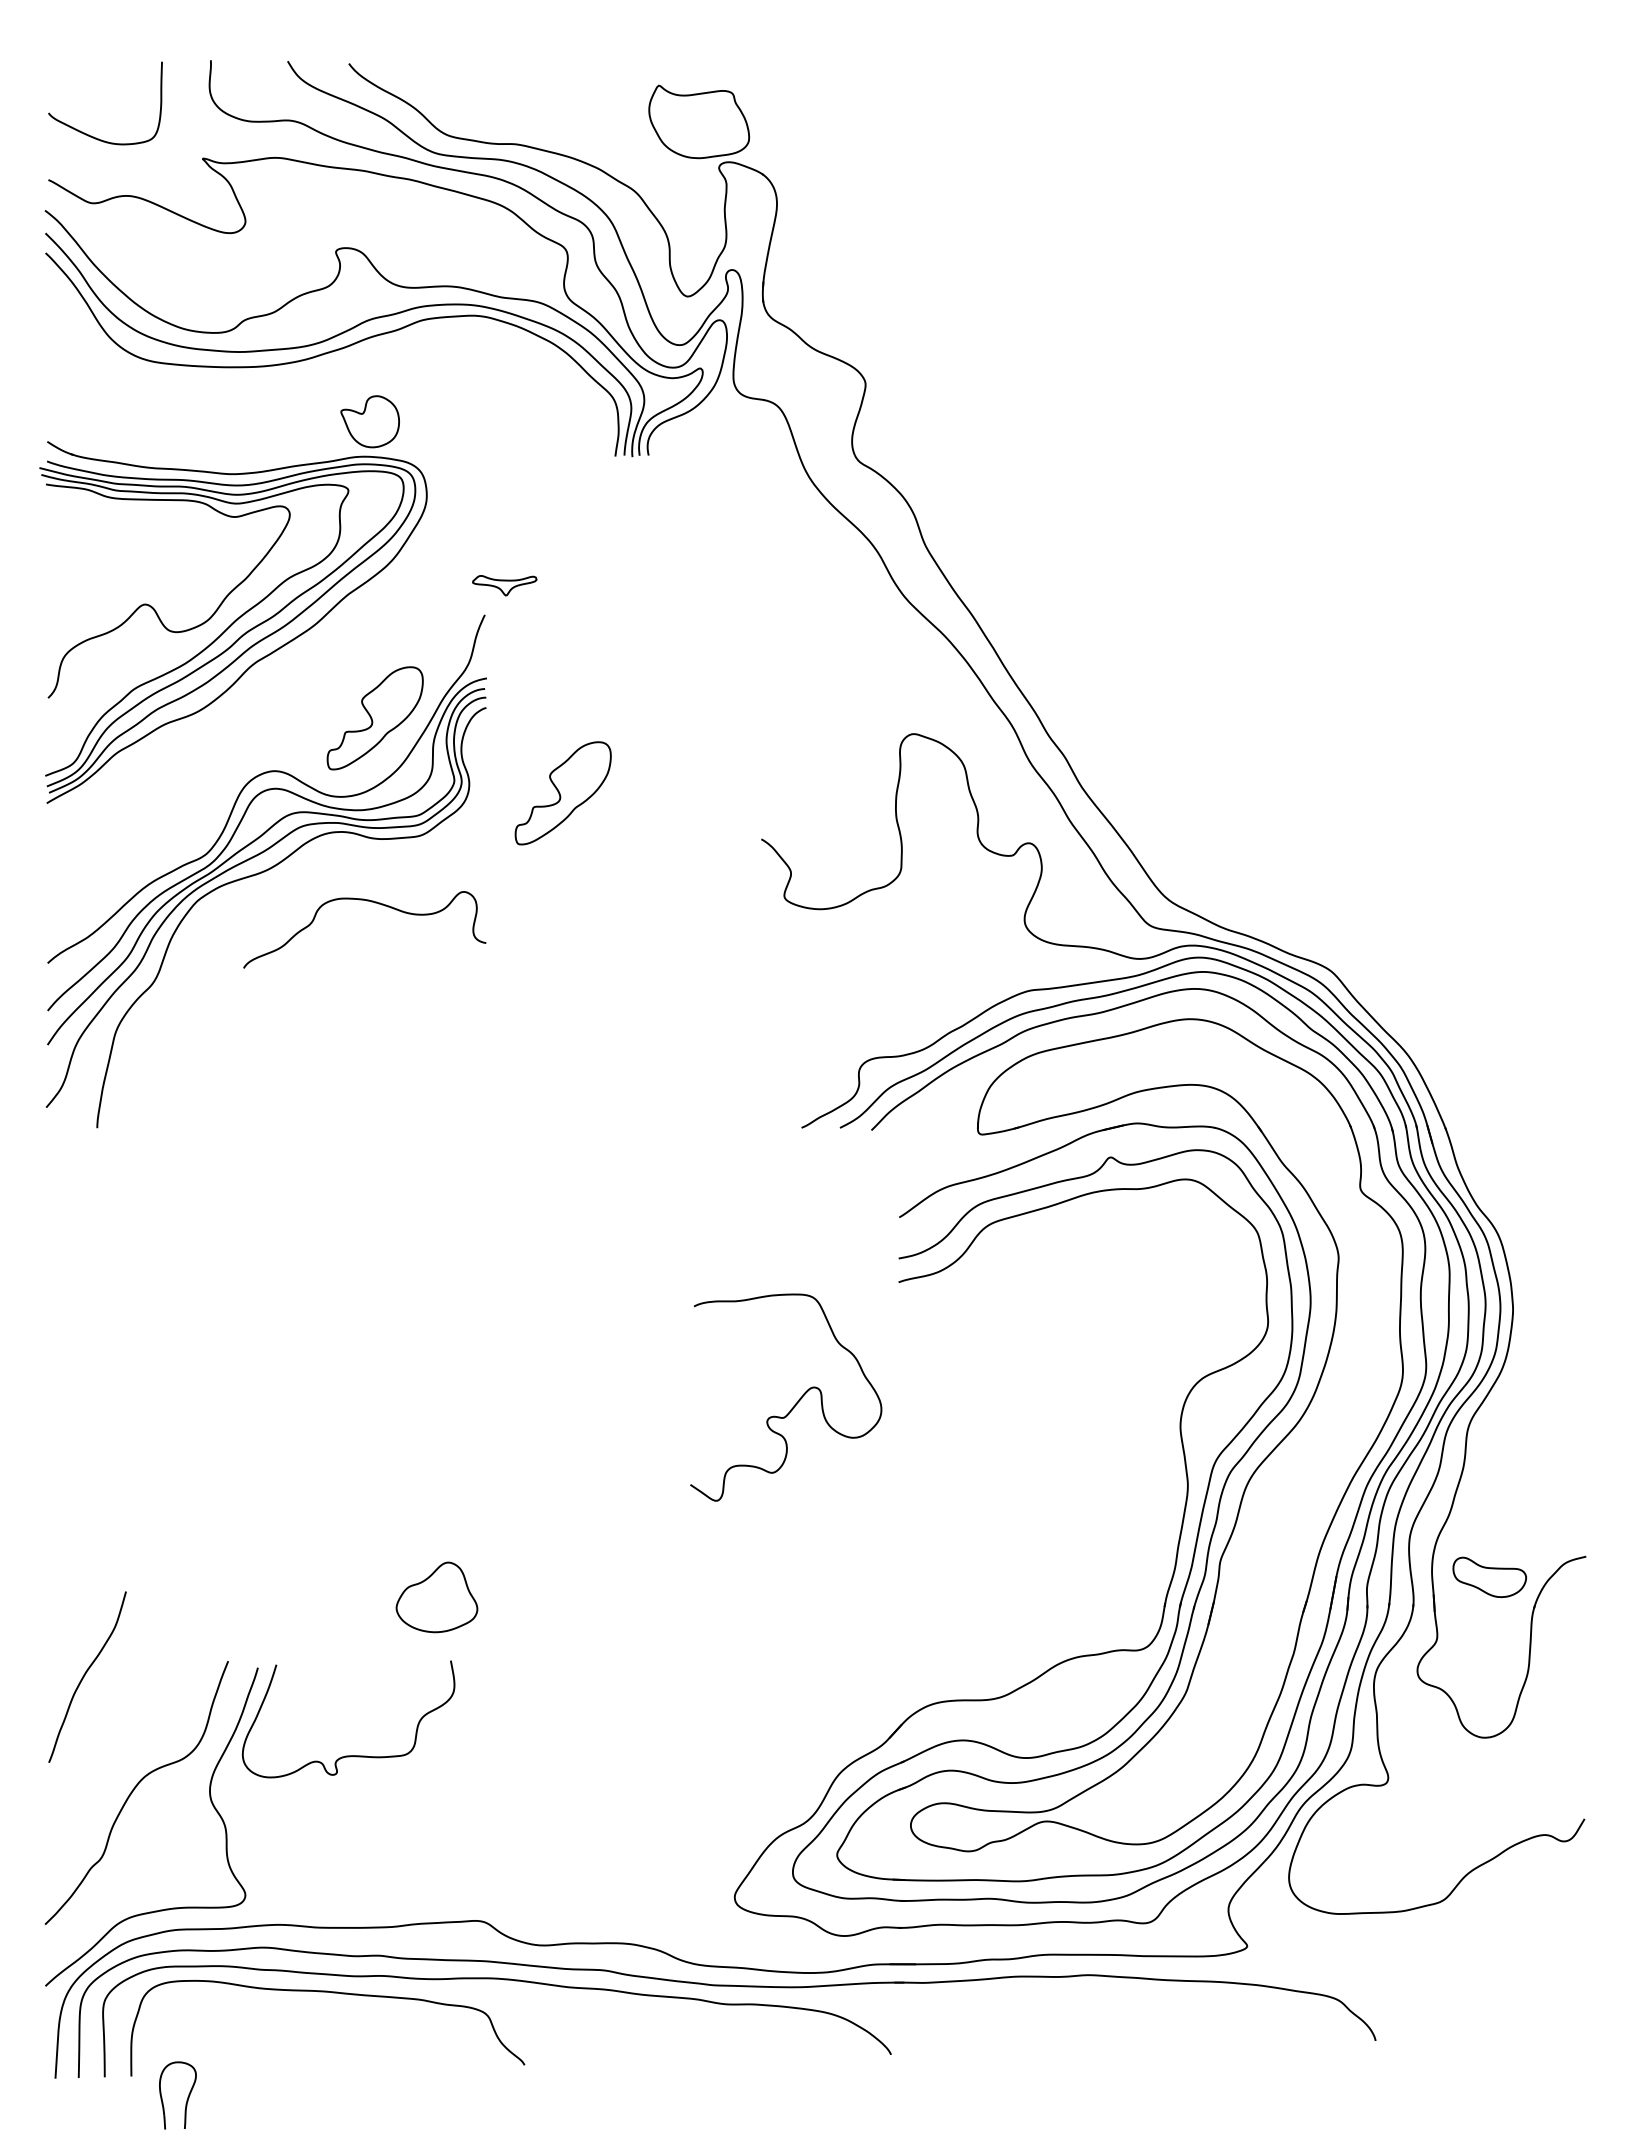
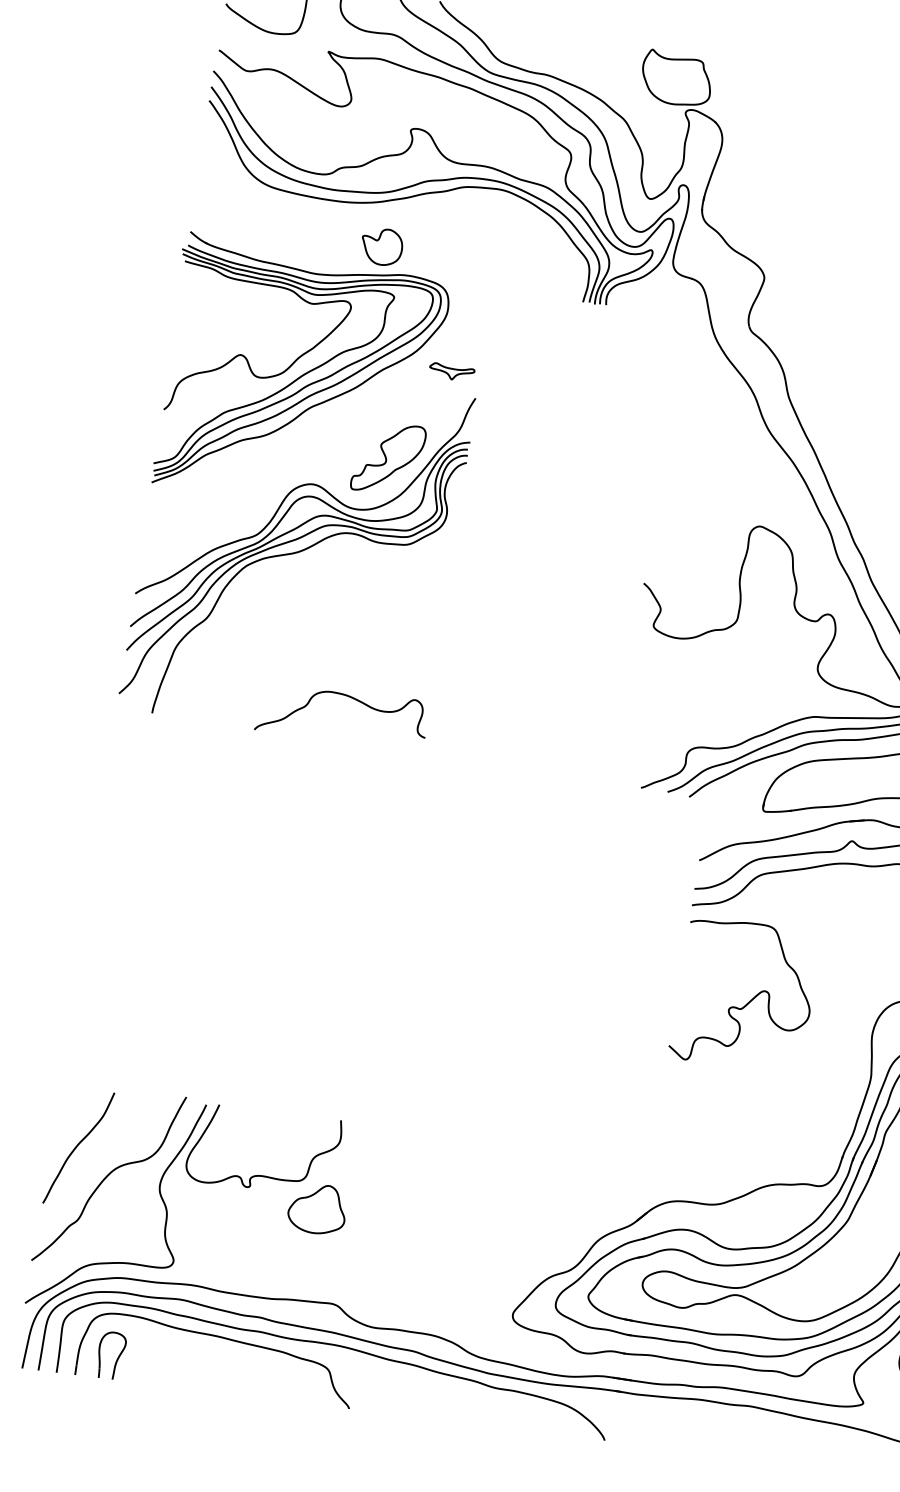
part: (369, 421) -> (381, 246), moved
part: (504, 585) -> (451, 372), moved
part: (562, 793) -> (510, 530), removed
curve: (371, 902) -> (350, 697), moved
curve: (794, 1404) -> (749, 1000), moved
part: (436, 1597) -> (317, 1208), moved
curve: (85, 1675) -> (77, 1146), moved
part: (187, 2096) -> (117, 1357), moved

